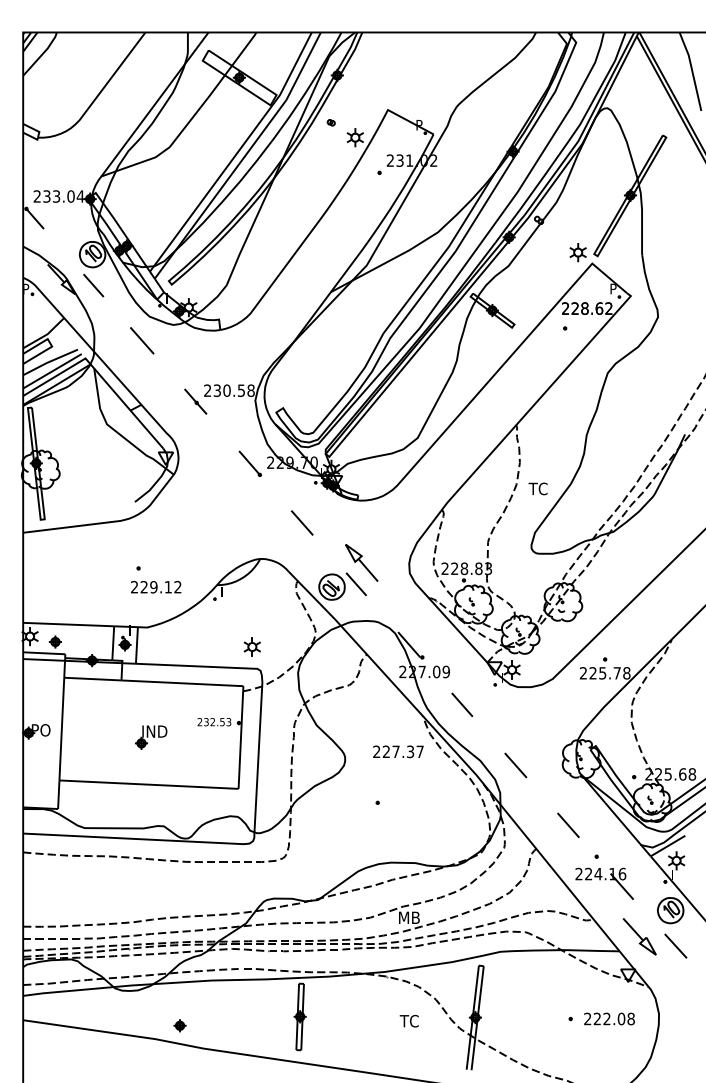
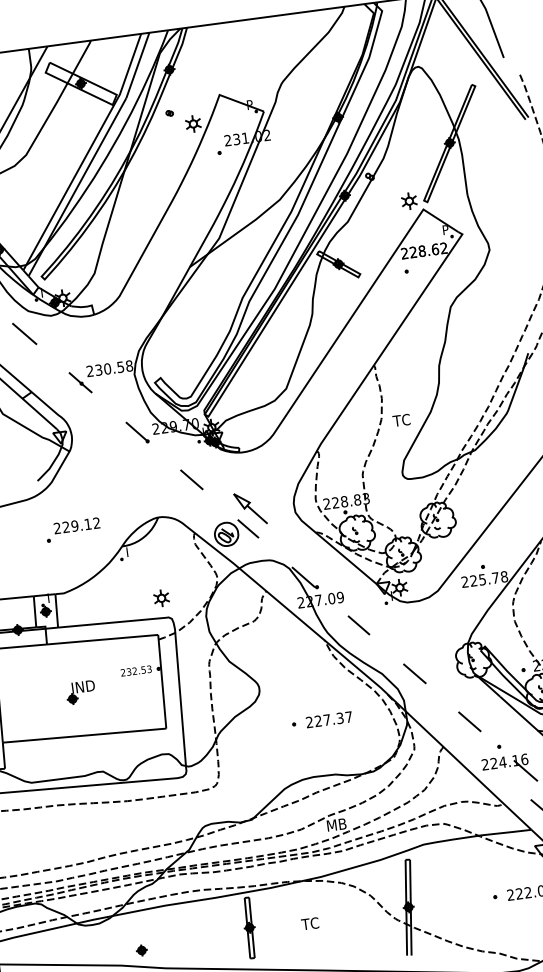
text: (156, 587) -> (77, 526), moved
text: (398, 751) -> (329, 719), moved
text: (408, 1021) -> (309, 924), moved

